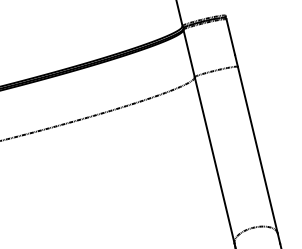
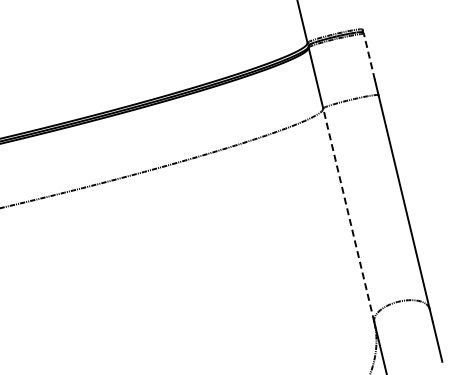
line: (230, 36) -> (369, 56), solid -> dashed
line: (214, 160) -> (348, 215), solid -> dashed

